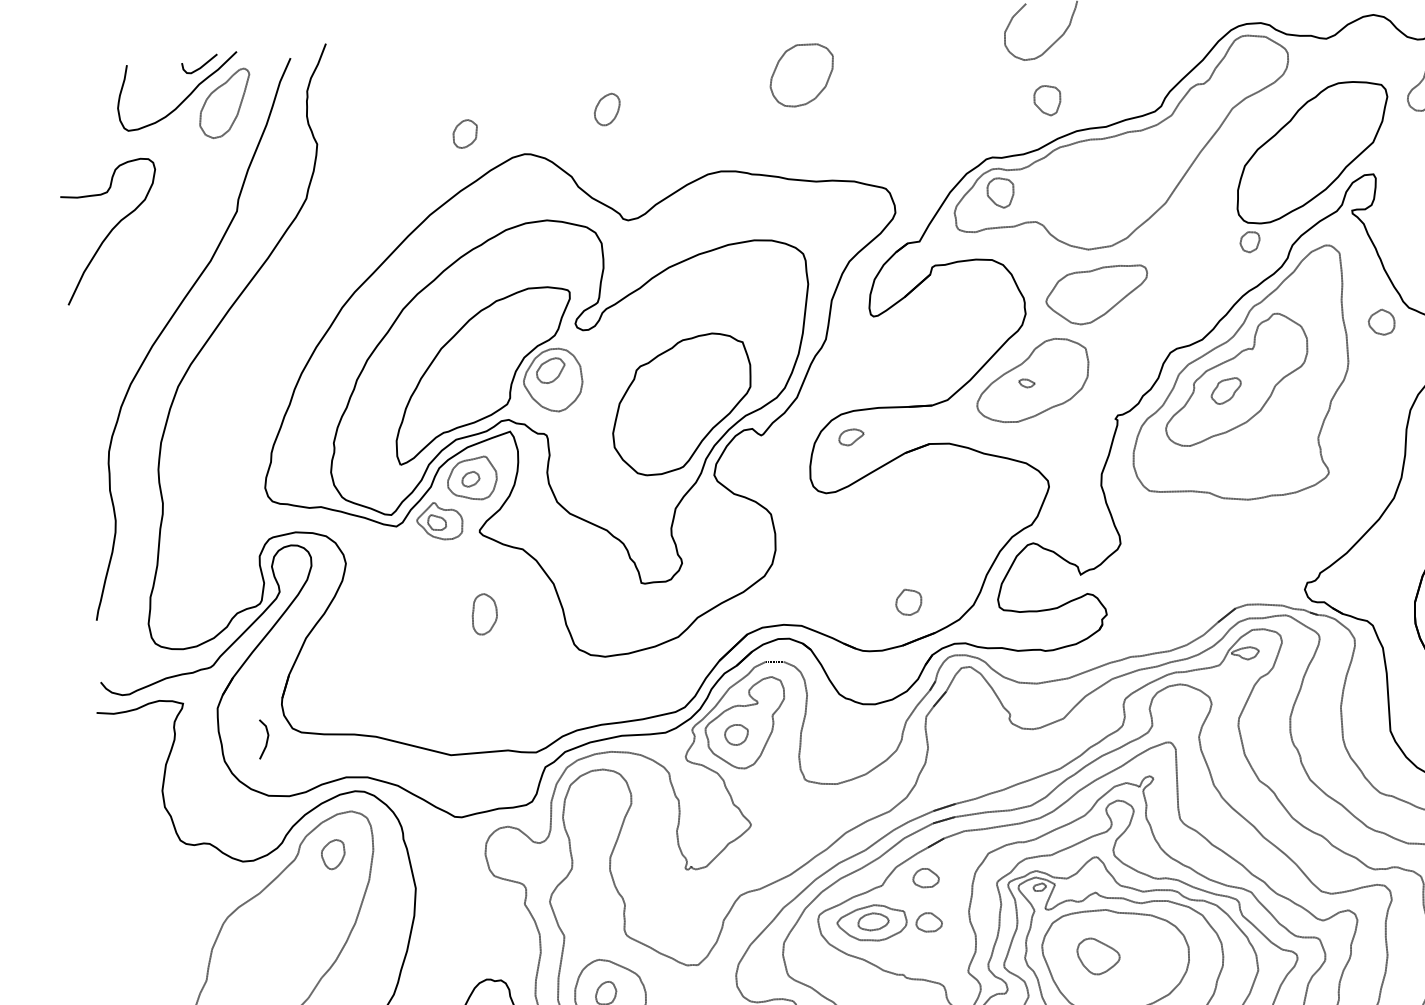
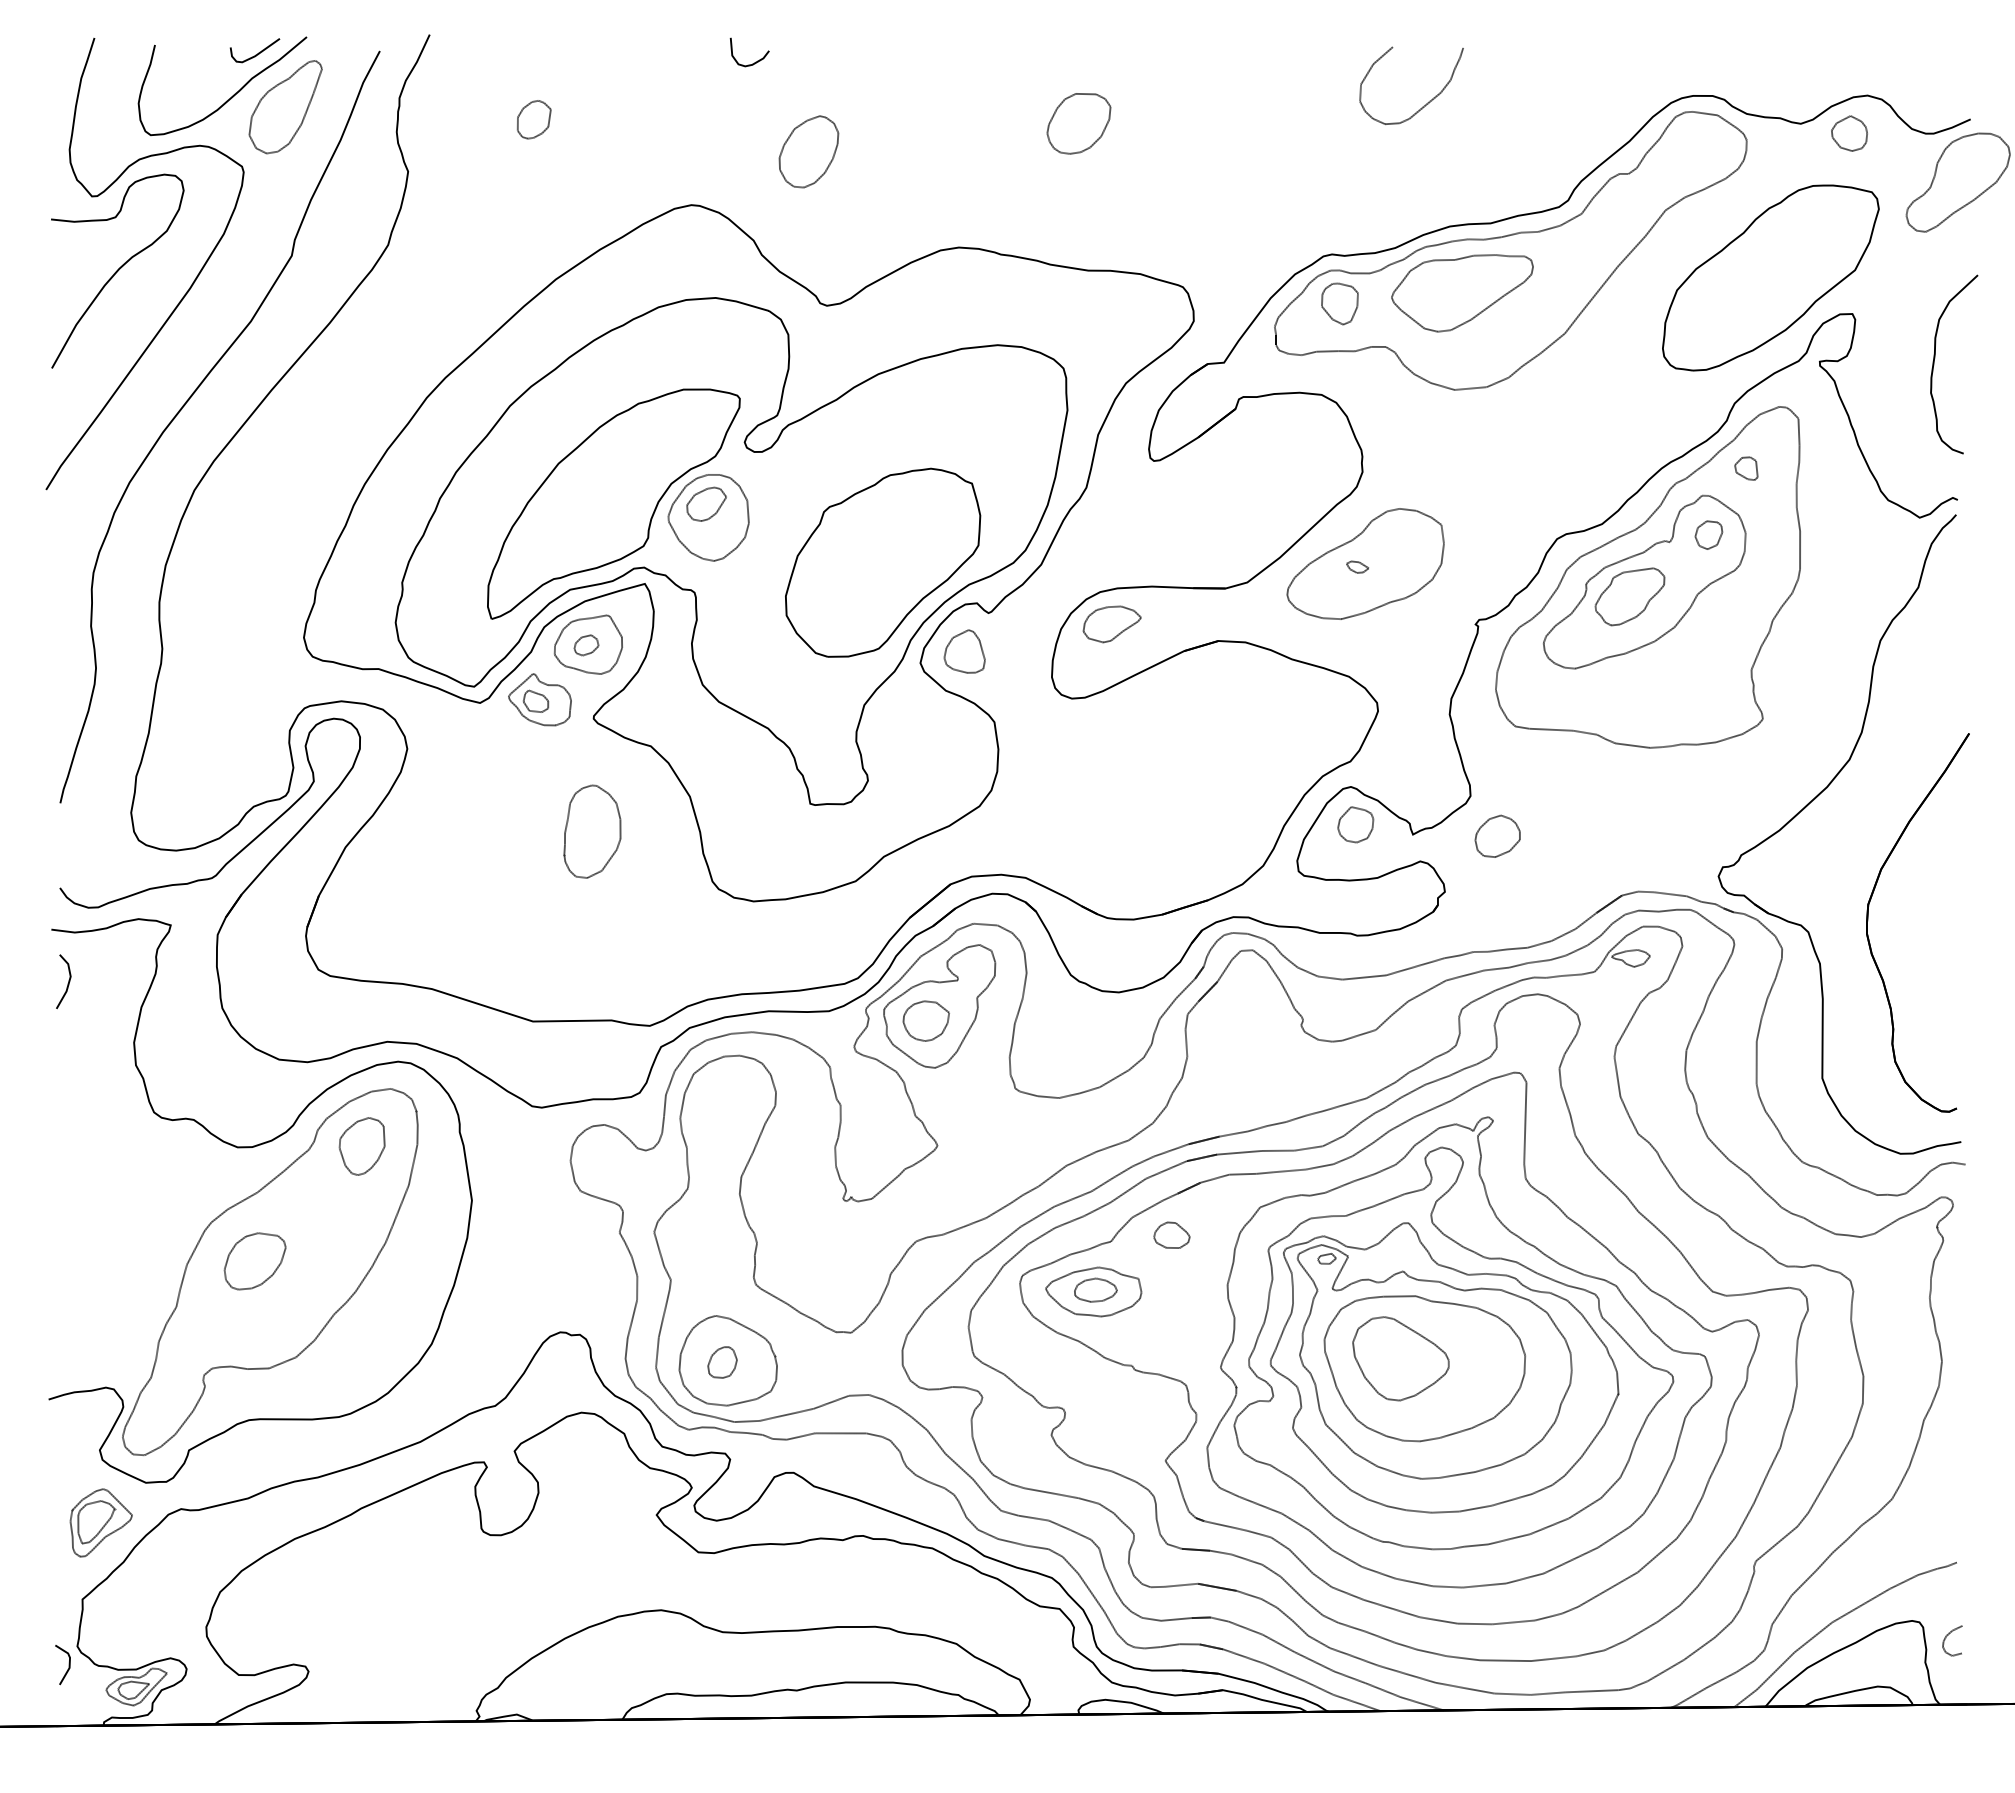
curve: (563, 46) -> (755, 61), added
part: (801, 75) -> (1078, 123), size x0.71
part: (1047, 100) -> (1412, 181), removed
part: (606, 109) -> (808, 151), size x1.67
part: (465, 133) -> (534, 119), moved
part: (1249, 241) -> (1708, 534), moved
part: (160, 245) -> (183, 295), added
part: (1304, 291) -> (1746, 468), added
part: (1097, 295) -> (1462, 293), moved
part: (1381, 322) -> (1849, 133), moved
part: (1225, 390) -> (1629, 596), size x1.67
part: (851, 437) -> (1111, 624), size x1.67
part: (745, 464) -> (964, 651), added
part: (1142, 571) -> (1497, 835), added
part: (908, 602) -> (1355, 824), moved
part: (484, 614) -> (592, 831), size x1.67
part: (736, 734) -> (925, 1020), size x1.43
part: (263, 739) -> (63, 981), moved
part: (332, 854) -> (361, 1146), size x1.43
part: (928, 921) -> (1171, 1295), removed
part: (260, 943) -> (254, 1261), added
part: (1098, 955) -> (1400, 1358), size x1.67

